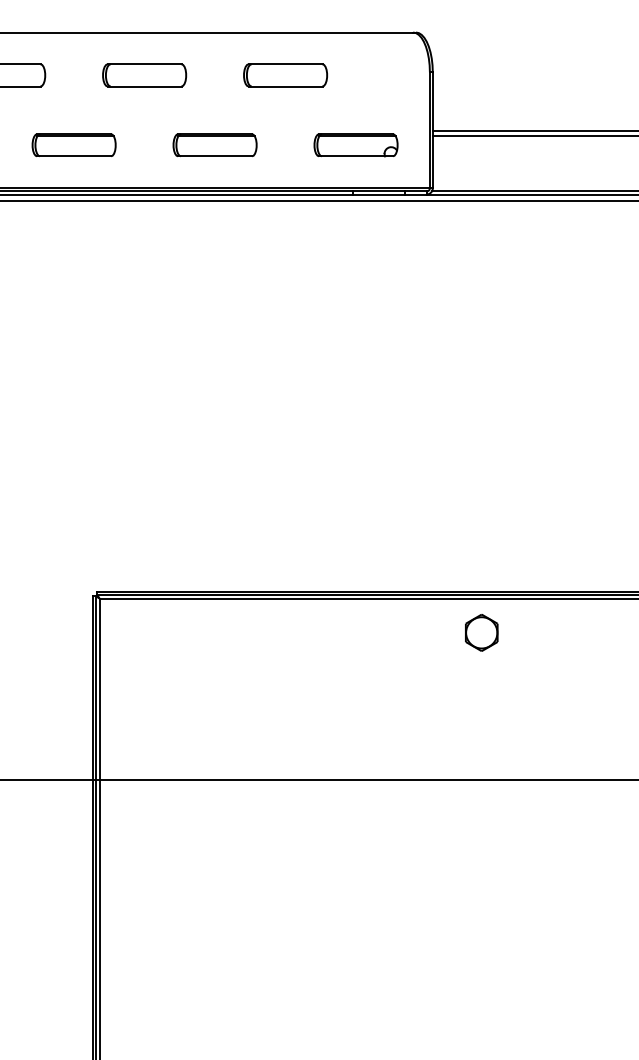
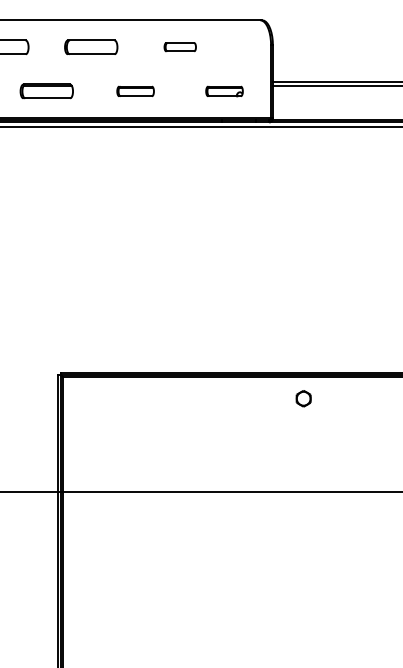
part: (286, 73) -> (180, 46), size x0.6
part: (214, 145) -> (135, 91), size x0.7
part: (355, 145) -> (224, 91), size x0.7
part: (481, 632) -> (303, 398), size x0.7

